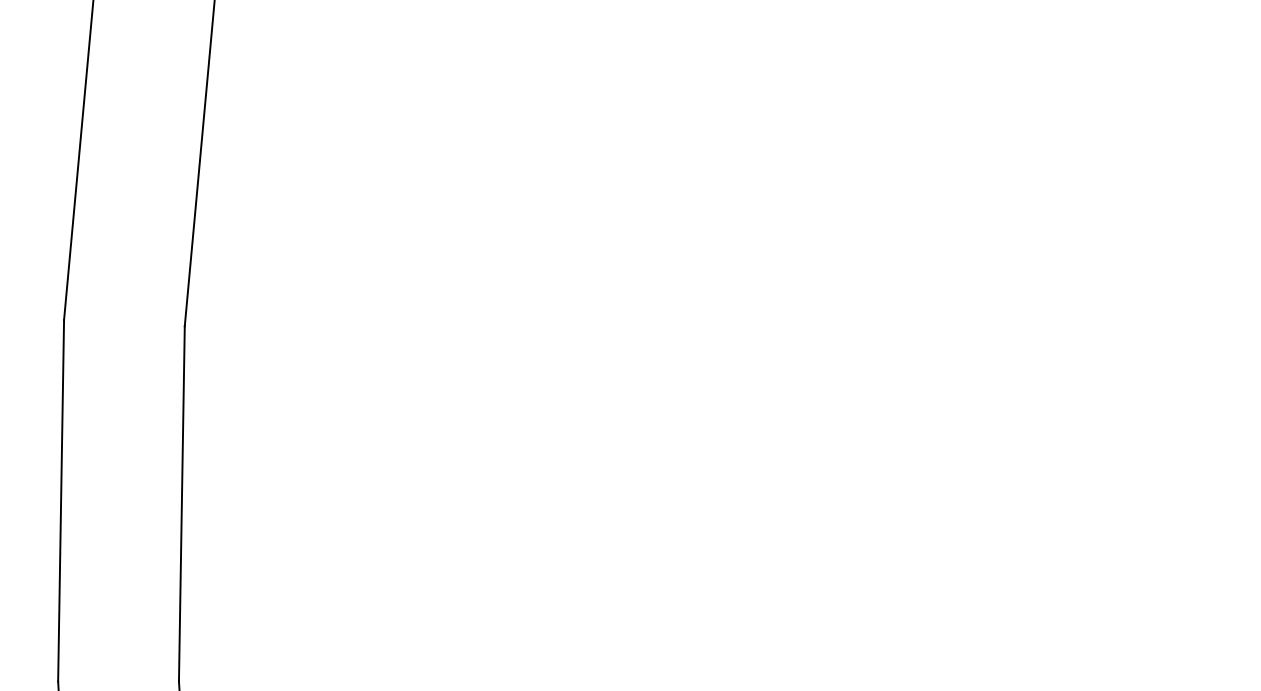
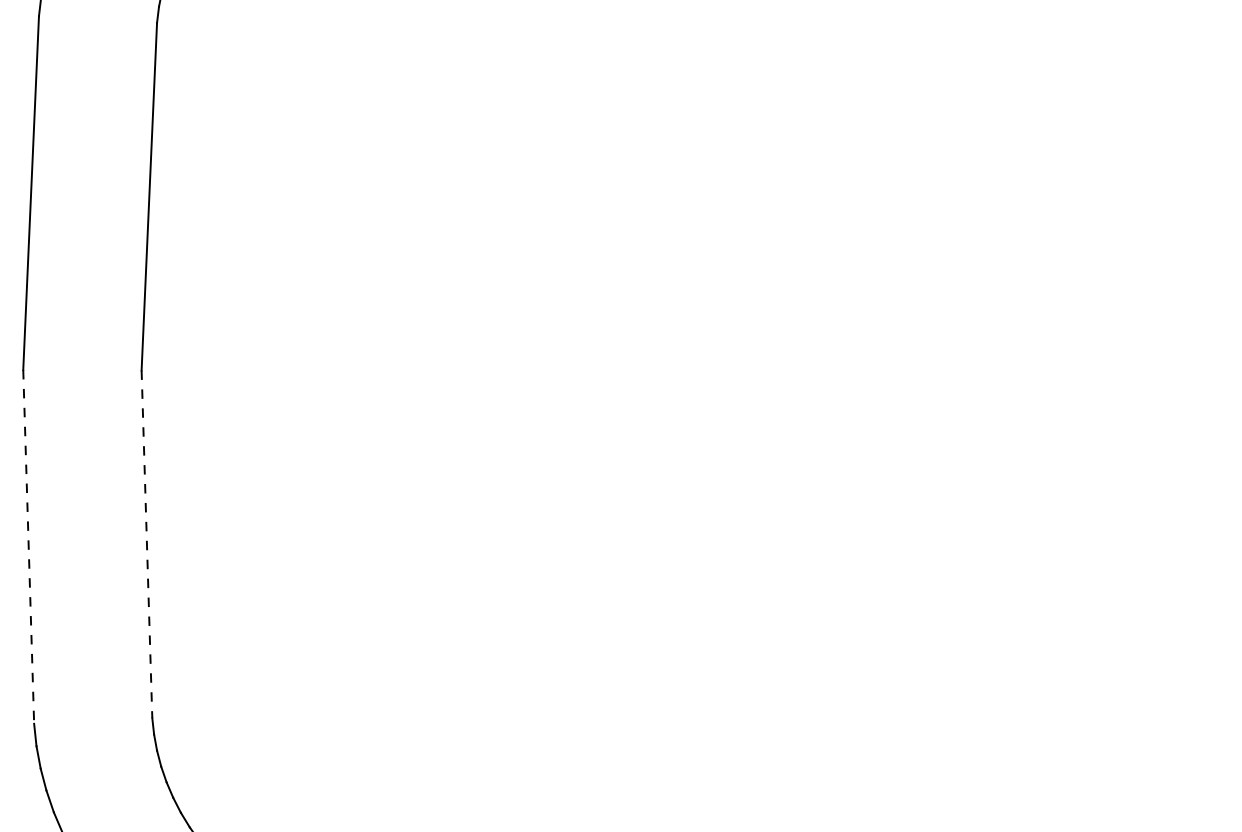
line: (60, 500) -> (28, 546), solid -> dashed
line: (181, 504) -> (146, 544), solid -> dashed

